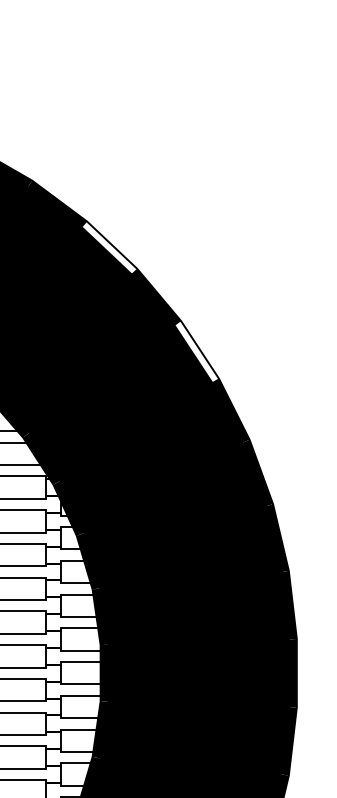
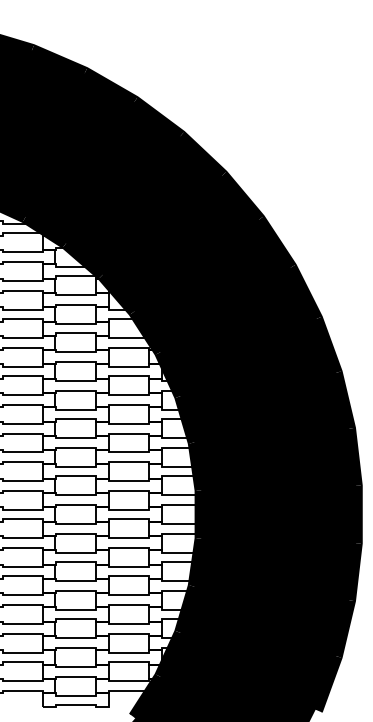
fill: (108, 247) -> (202, 153), added
fill: (196, 352) -> (276, 242), added

